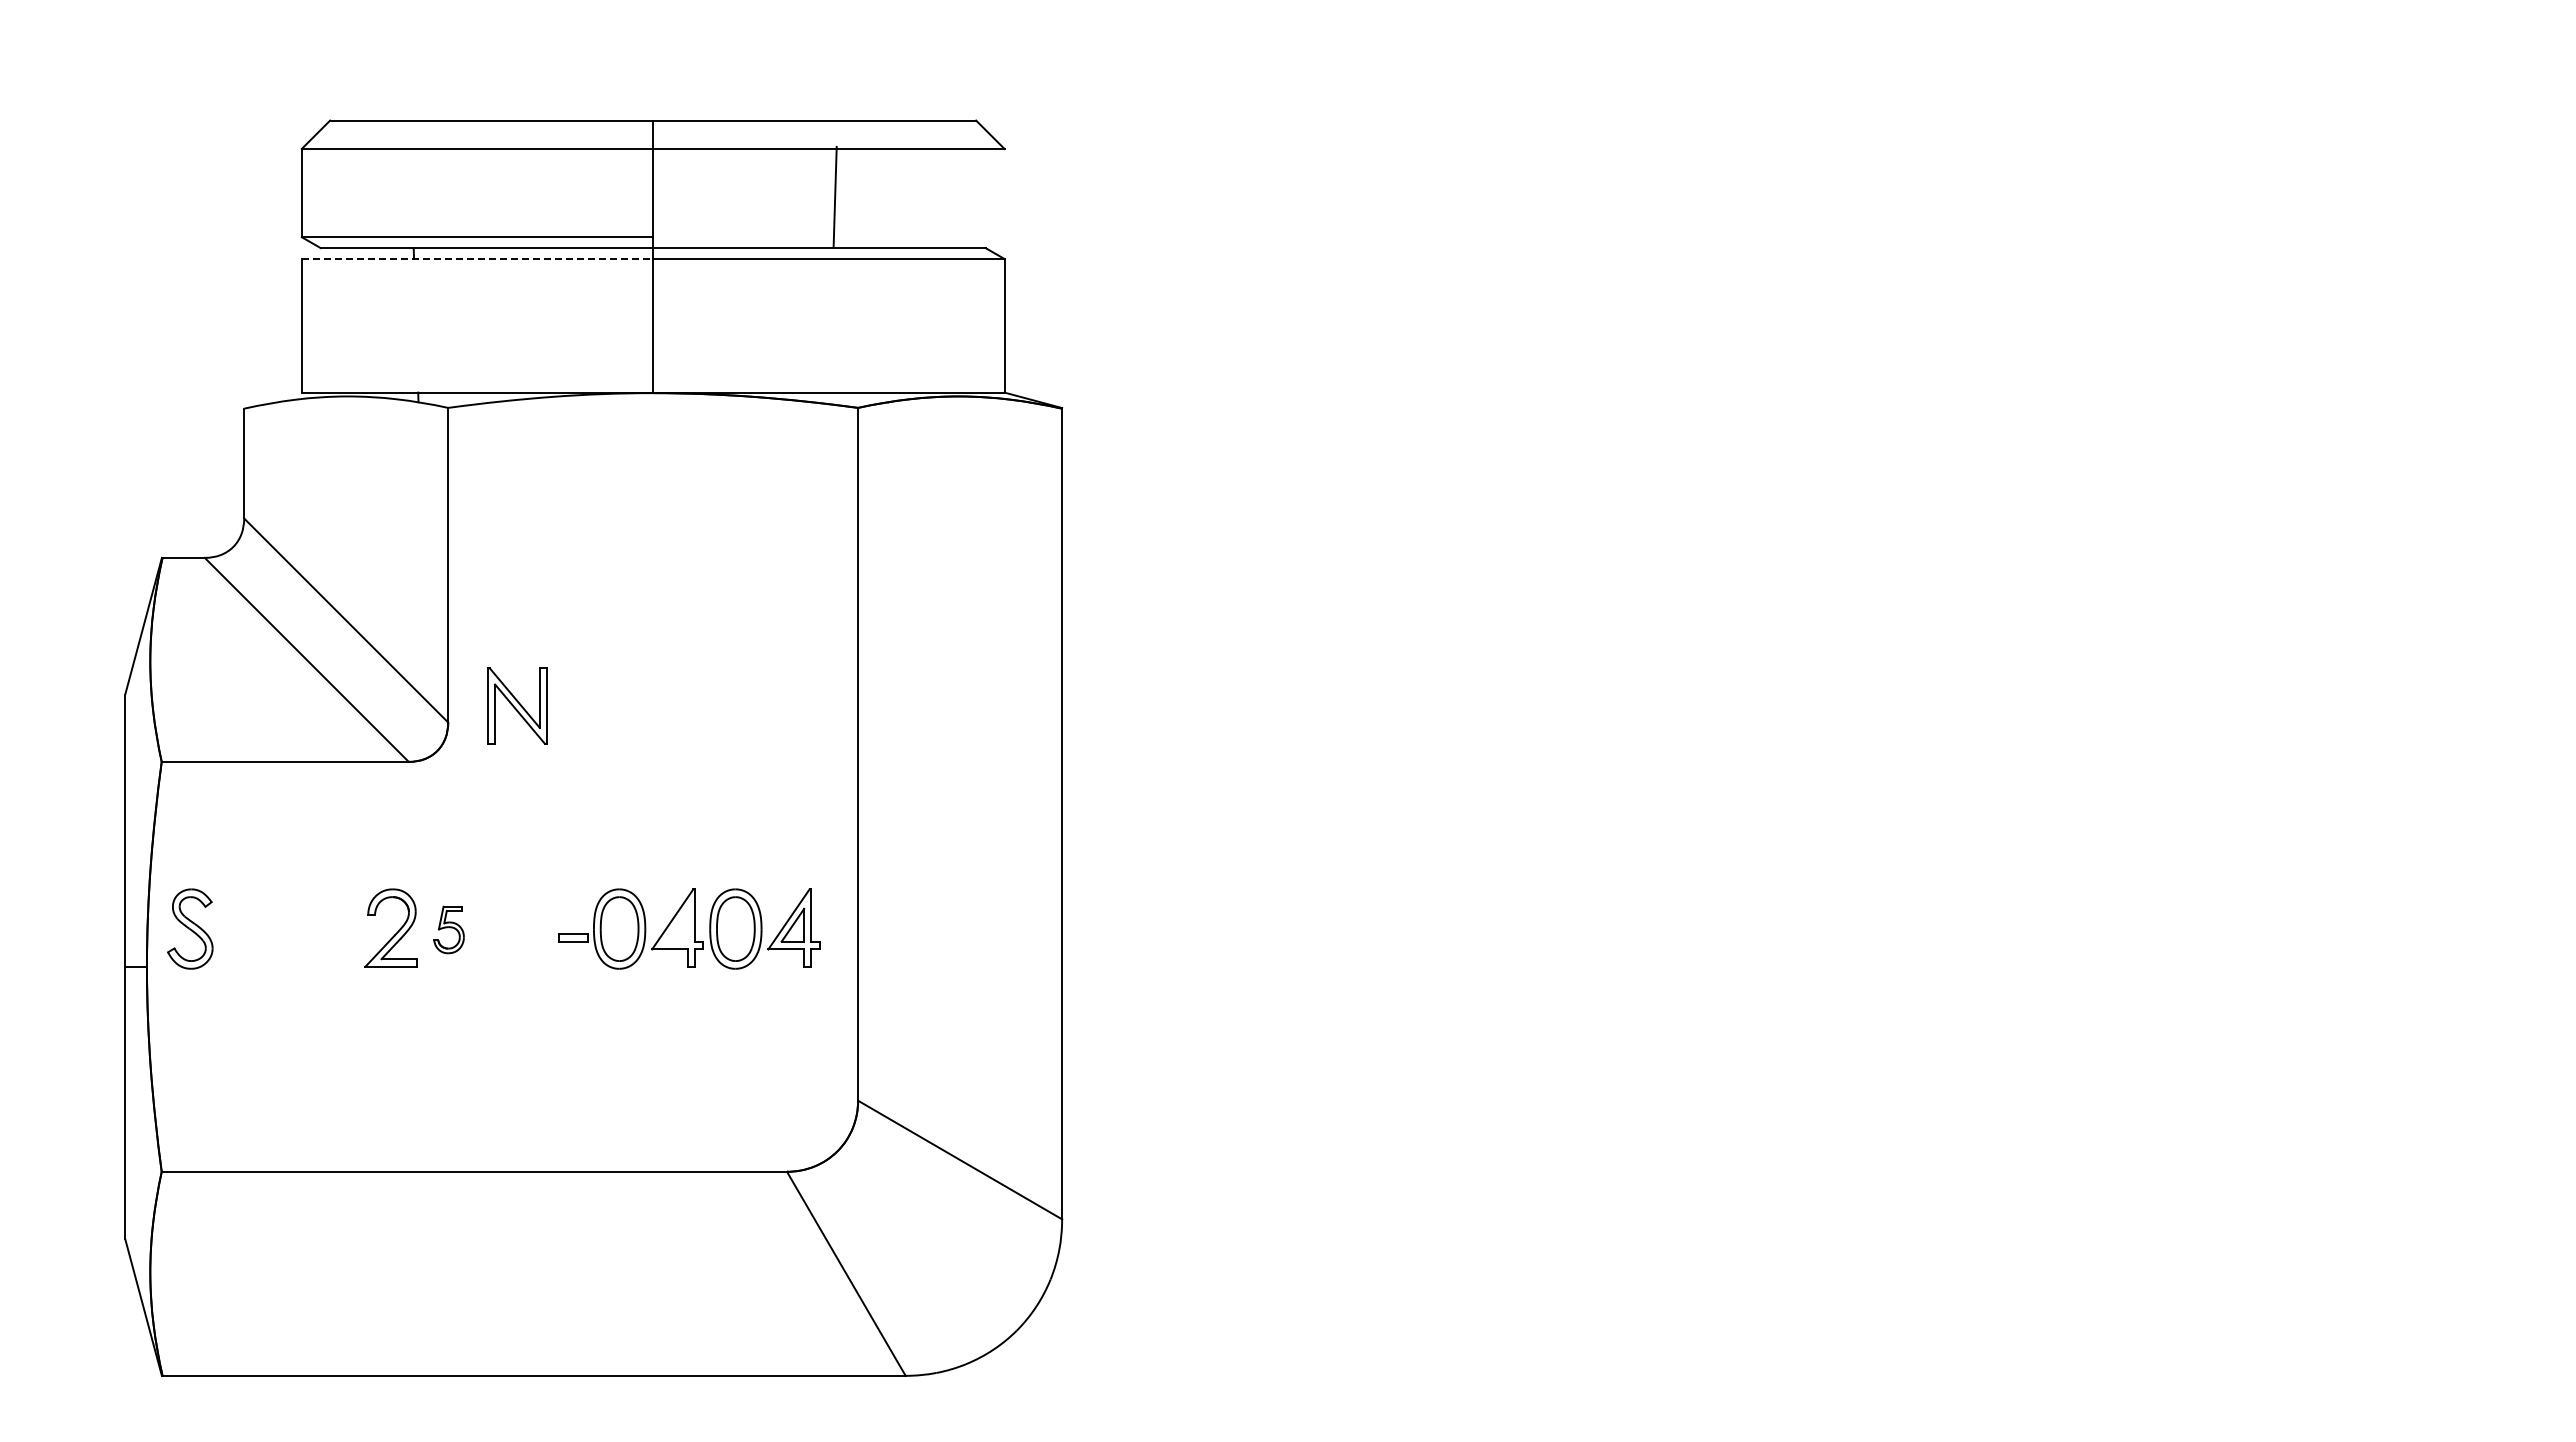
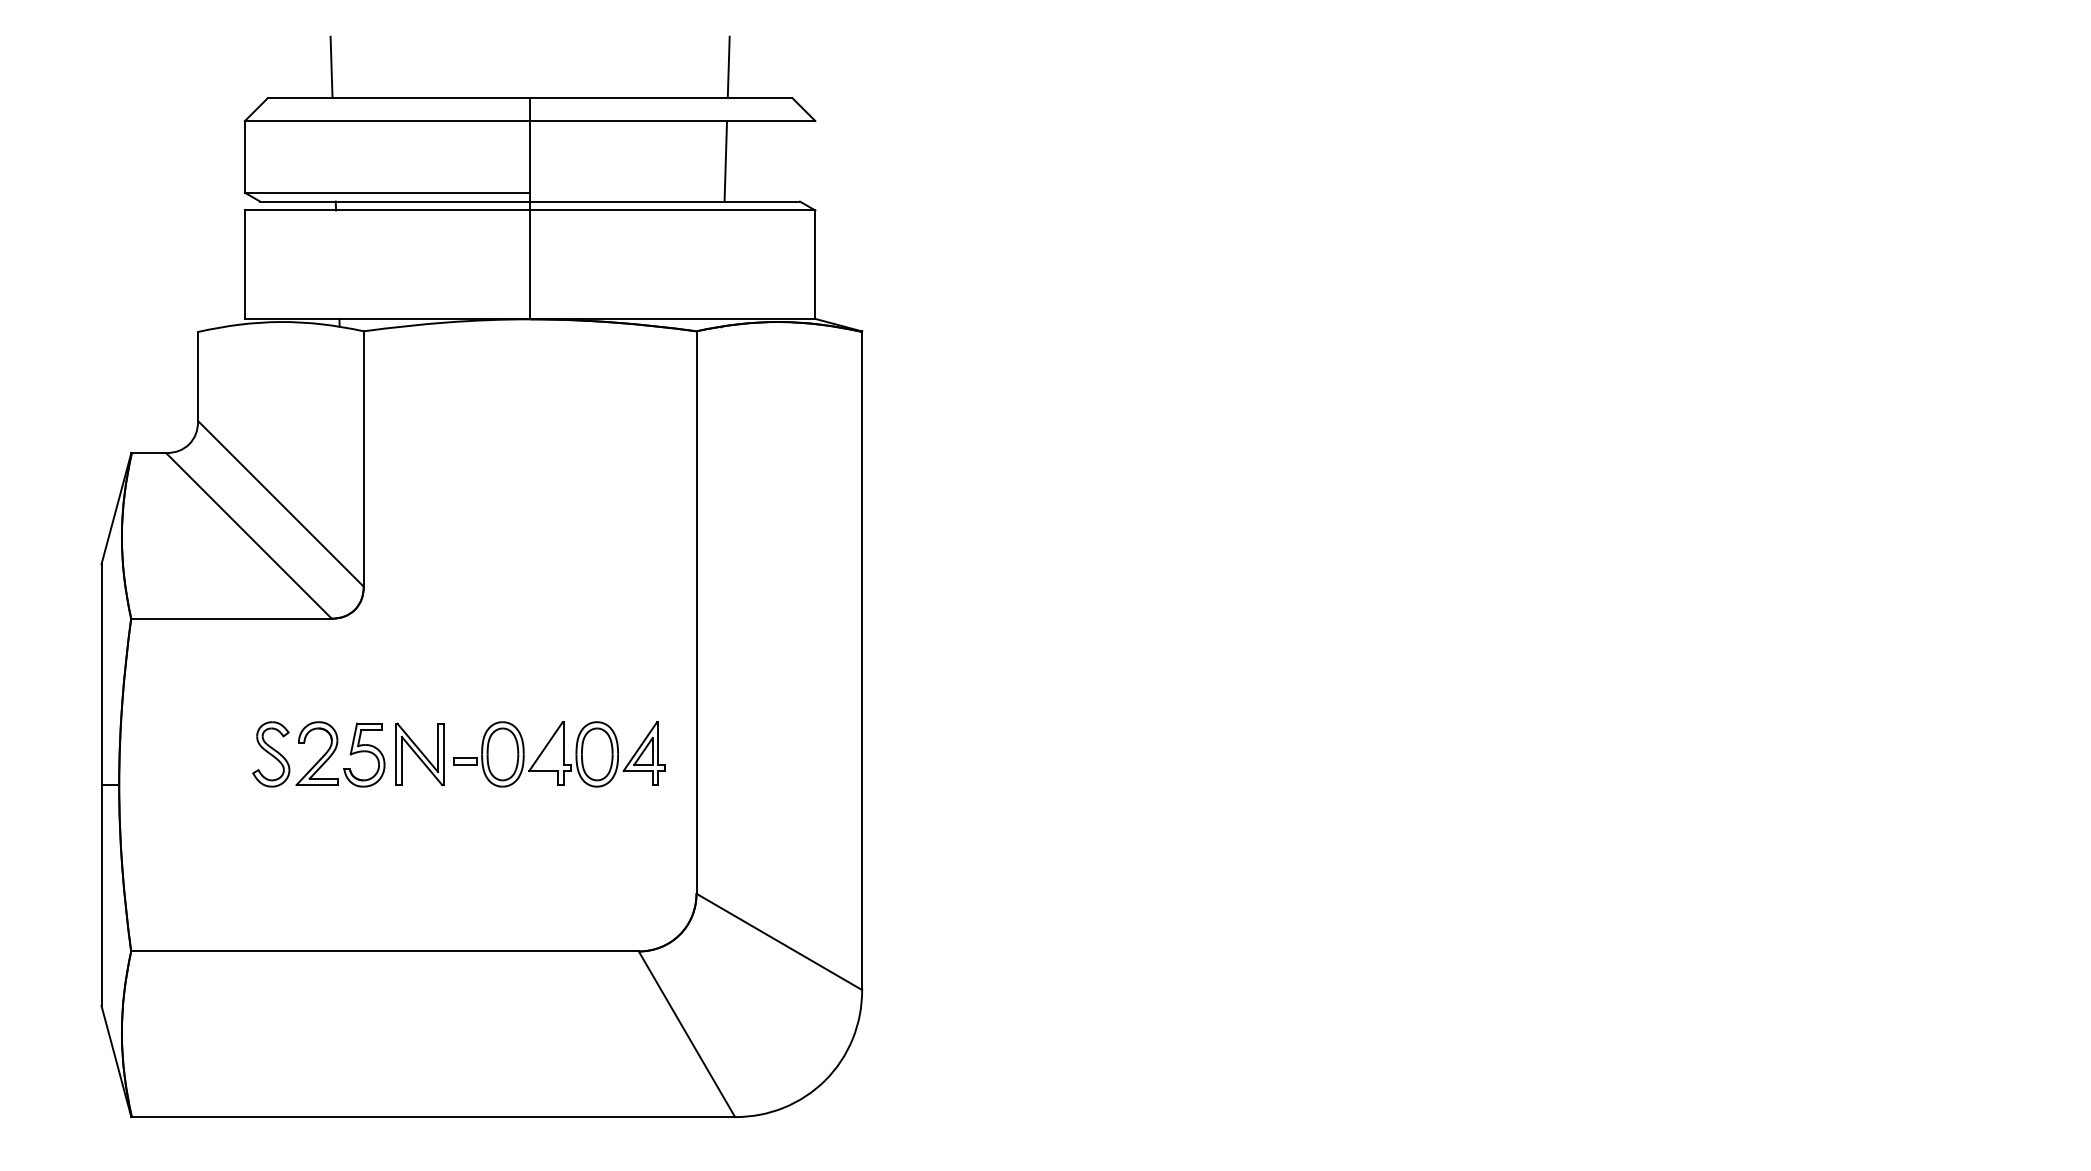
line: (408, 82) -> (331, 67), added
line: (897, 82) -> (728, 67), added
line: (834, 196) -> (725, 161), moved
line: (477, 259) -> (387, 210), dashed -> solid
part: (517, 705) -> (420, 753), moved
part: (190, 928) -> (271, 753), moved
part: (448, 929) -> (363, 754), size x1.67

